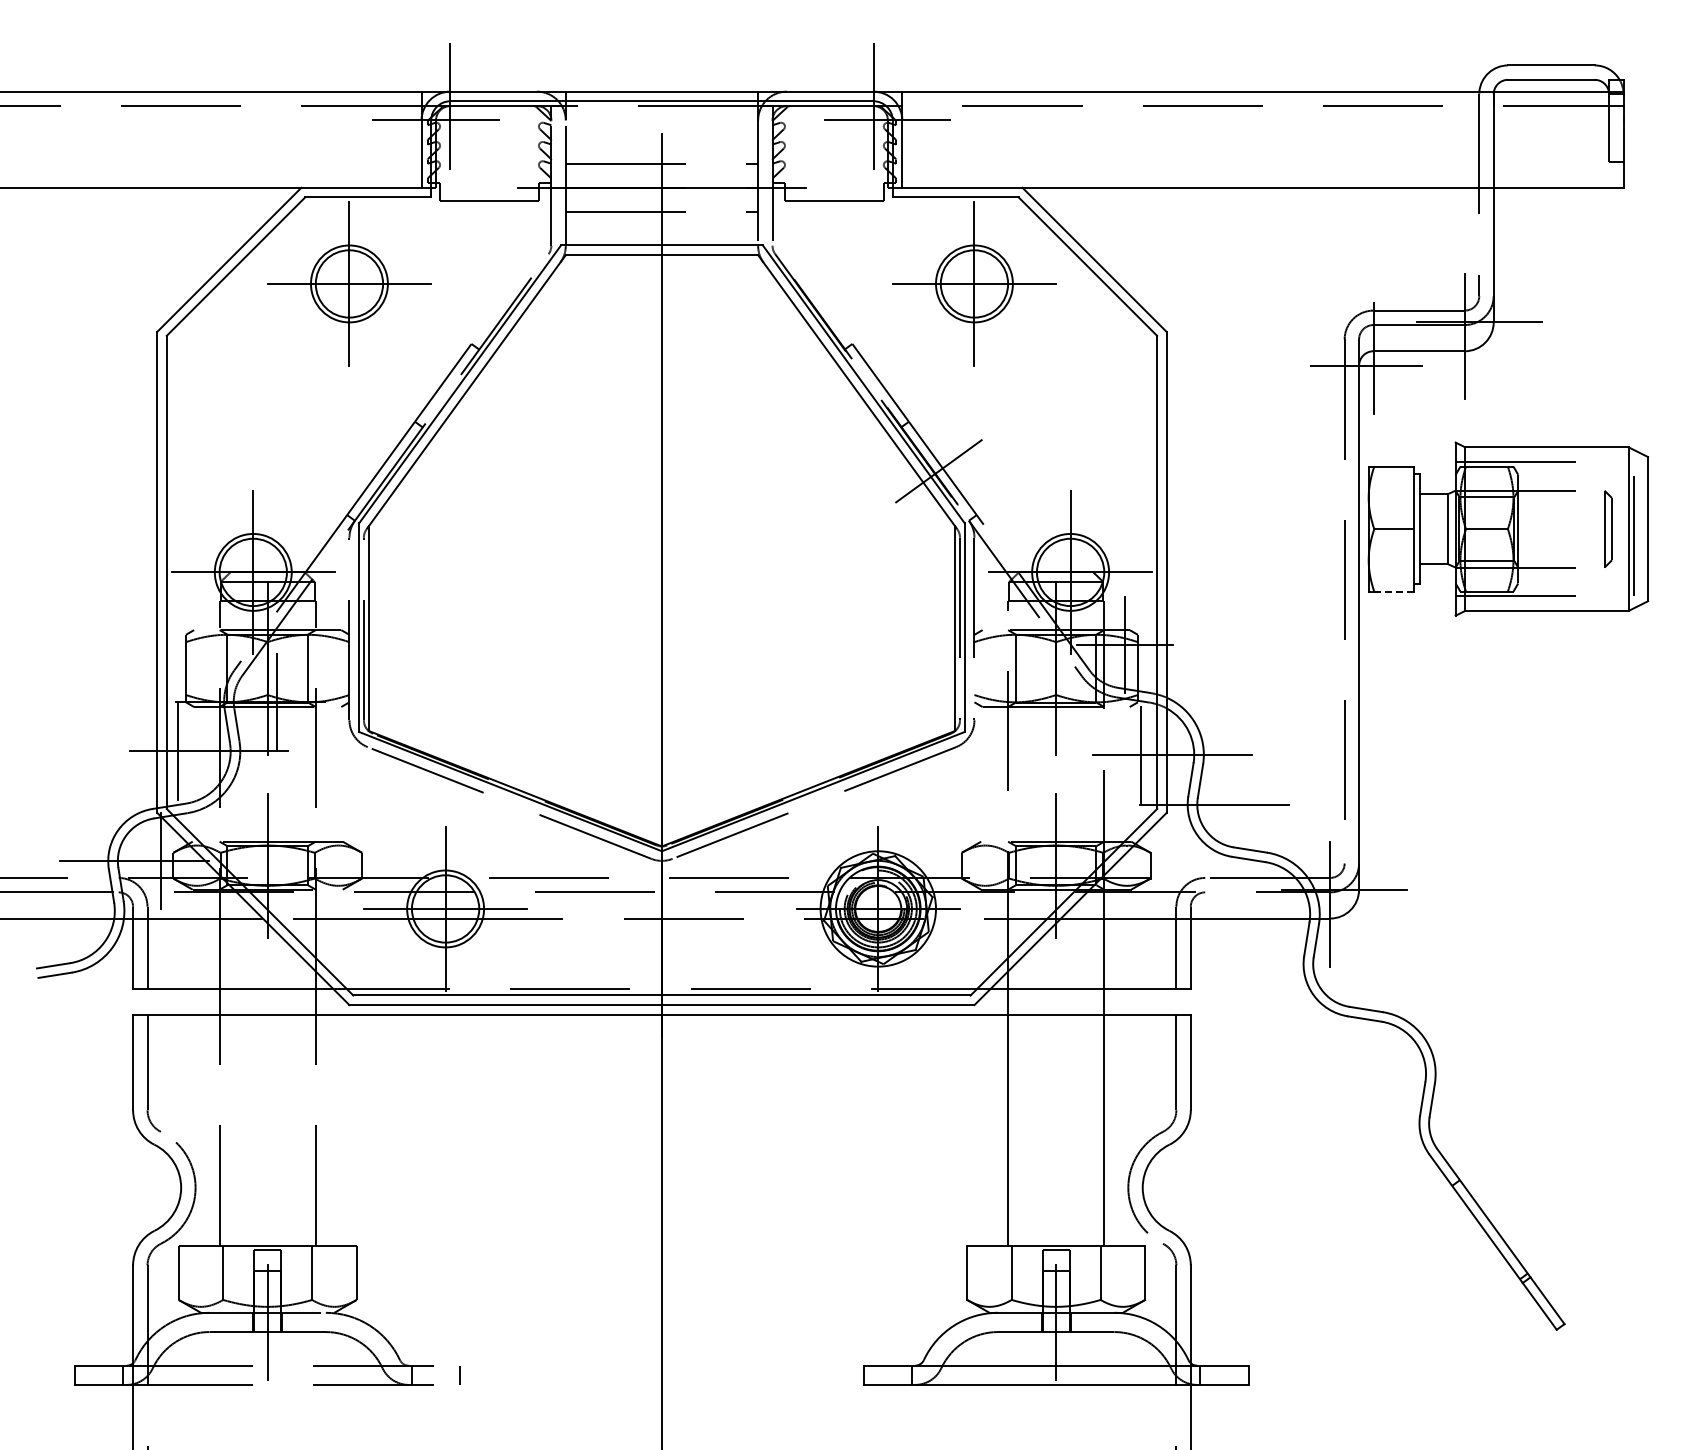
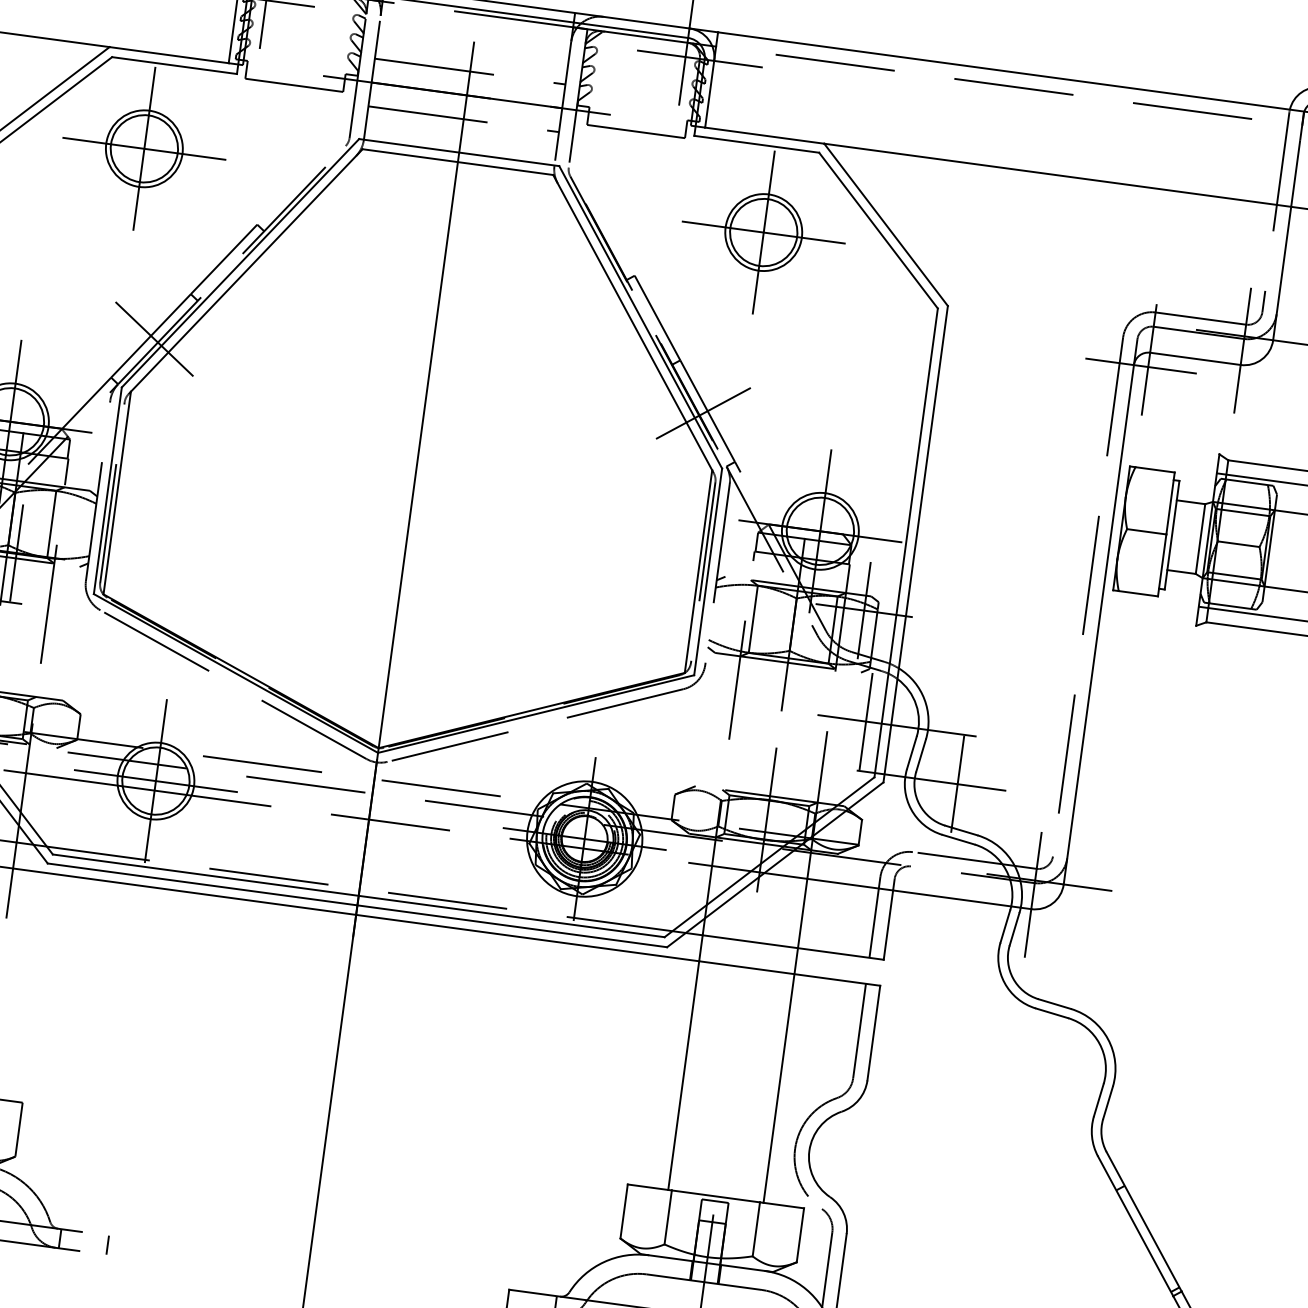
line: (384, 471) -> (153, 339), added
line: (1394, 591) -> (1138, 593), dashed -> solid
line: (1240, 804) -> (957, 784), added

